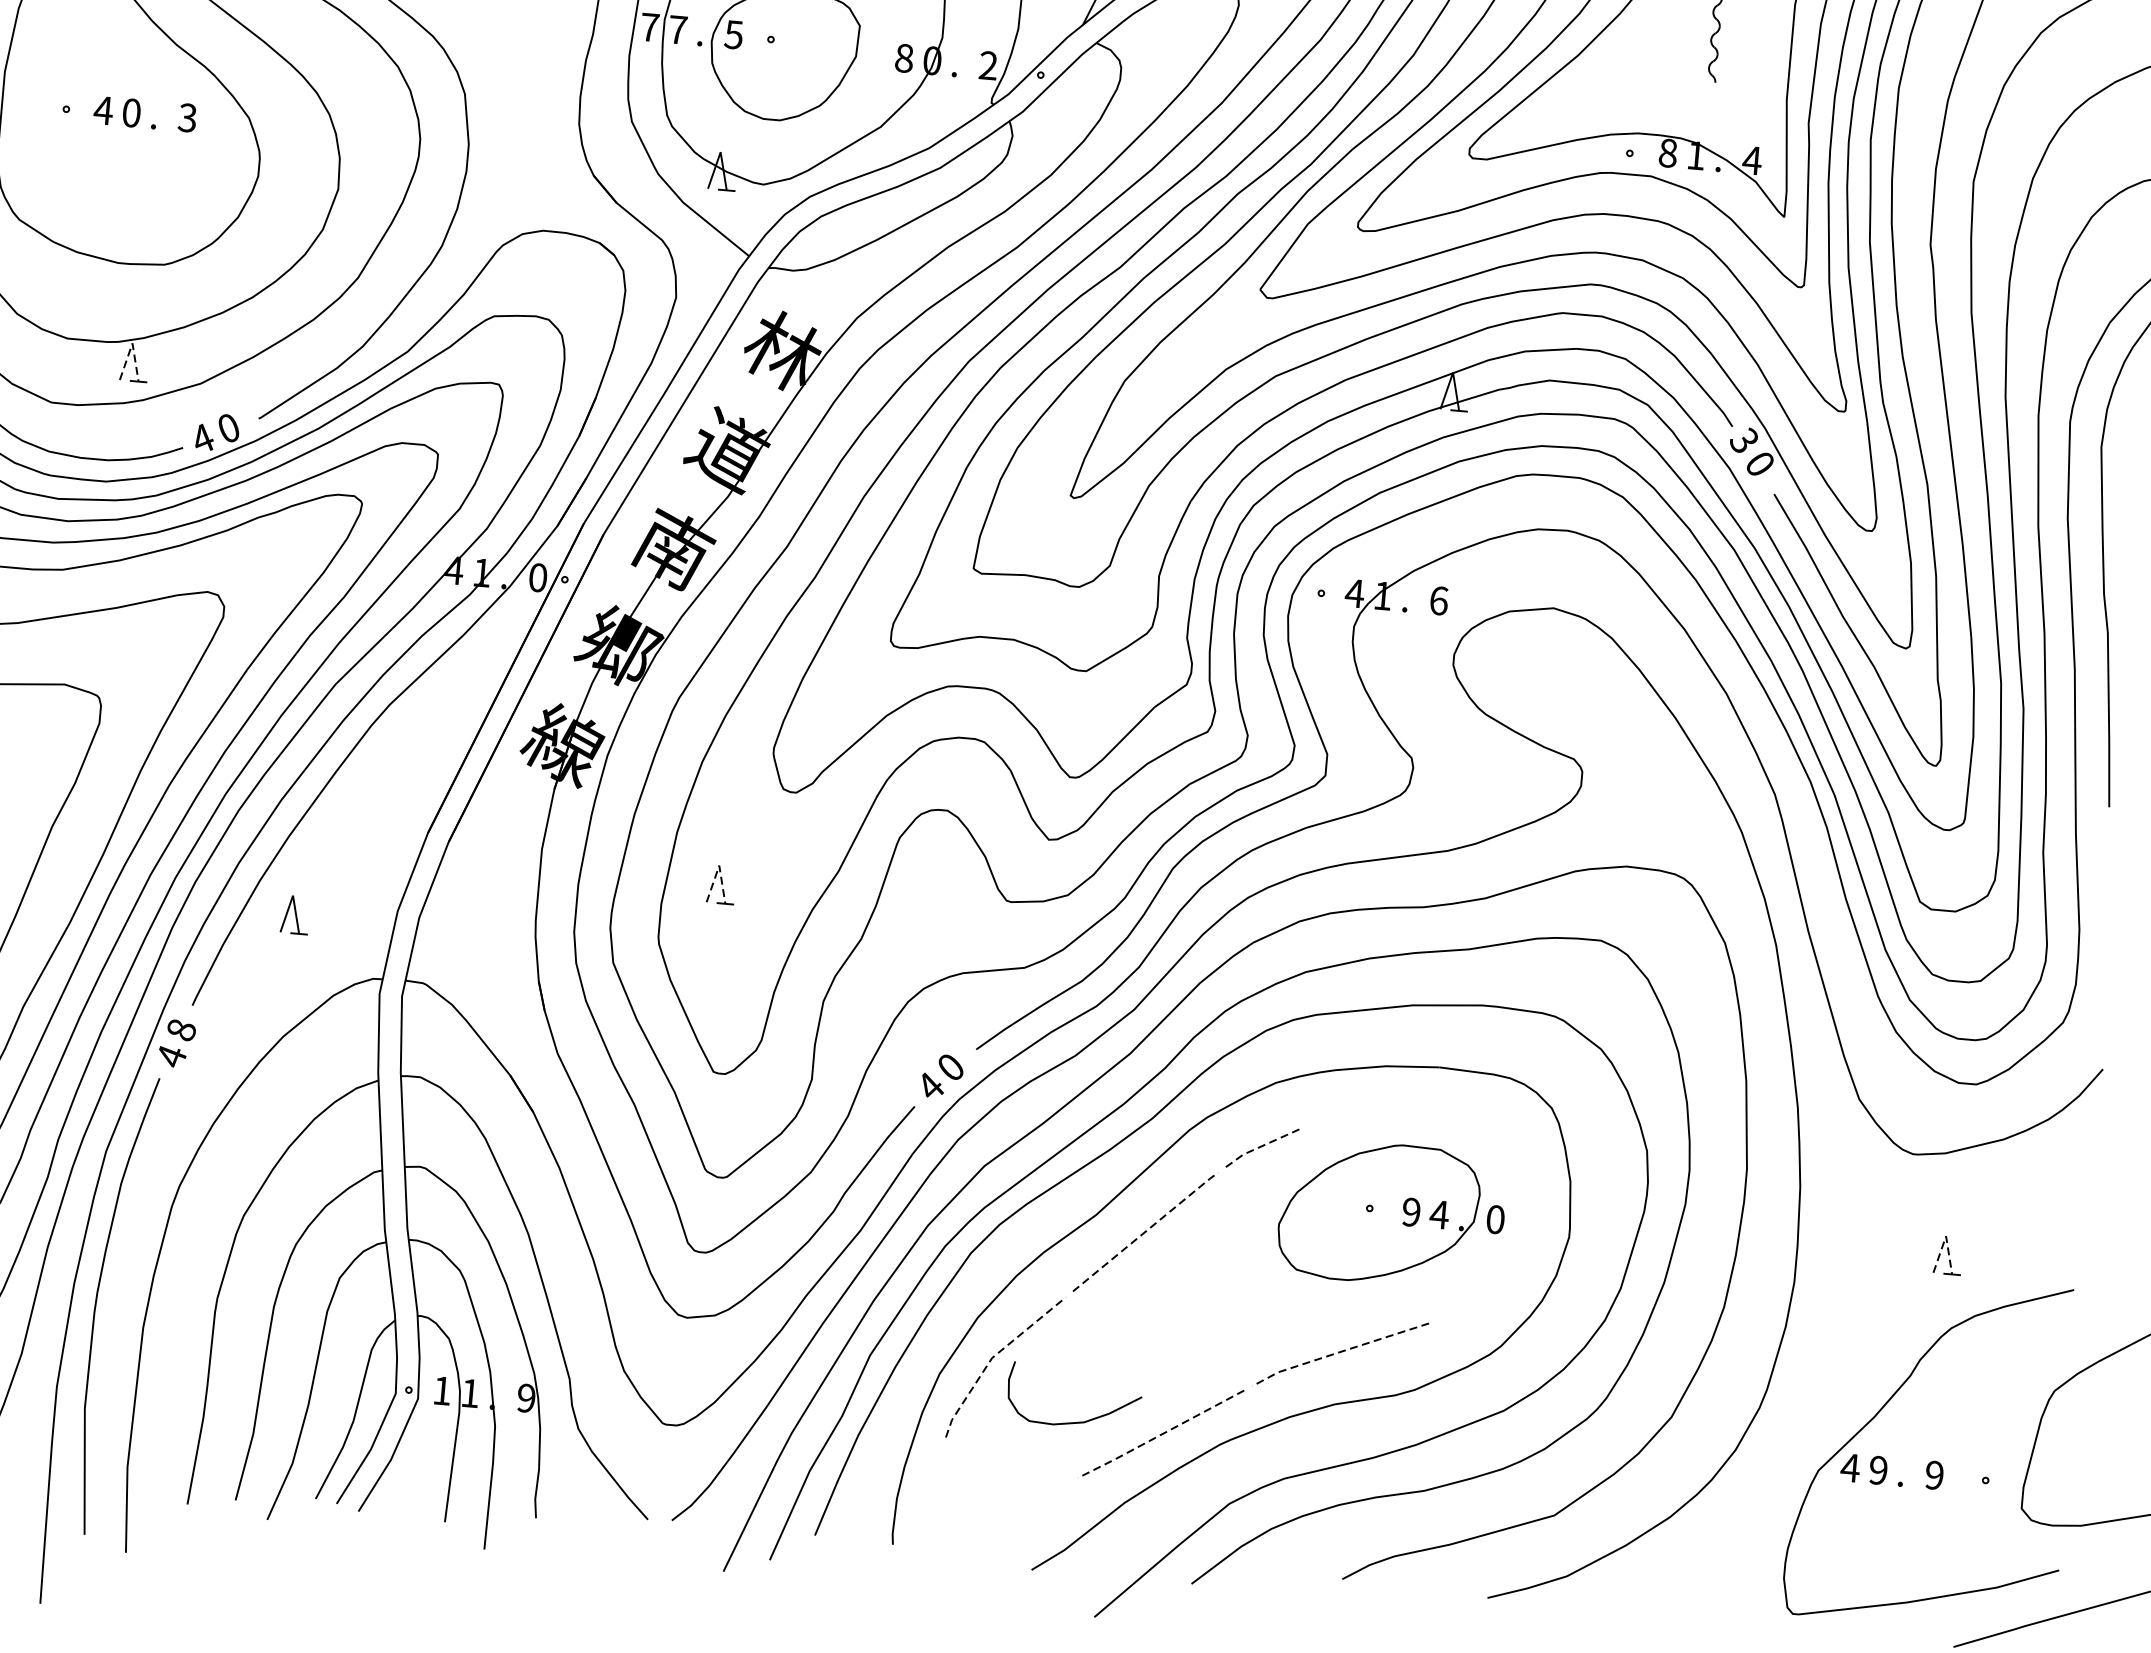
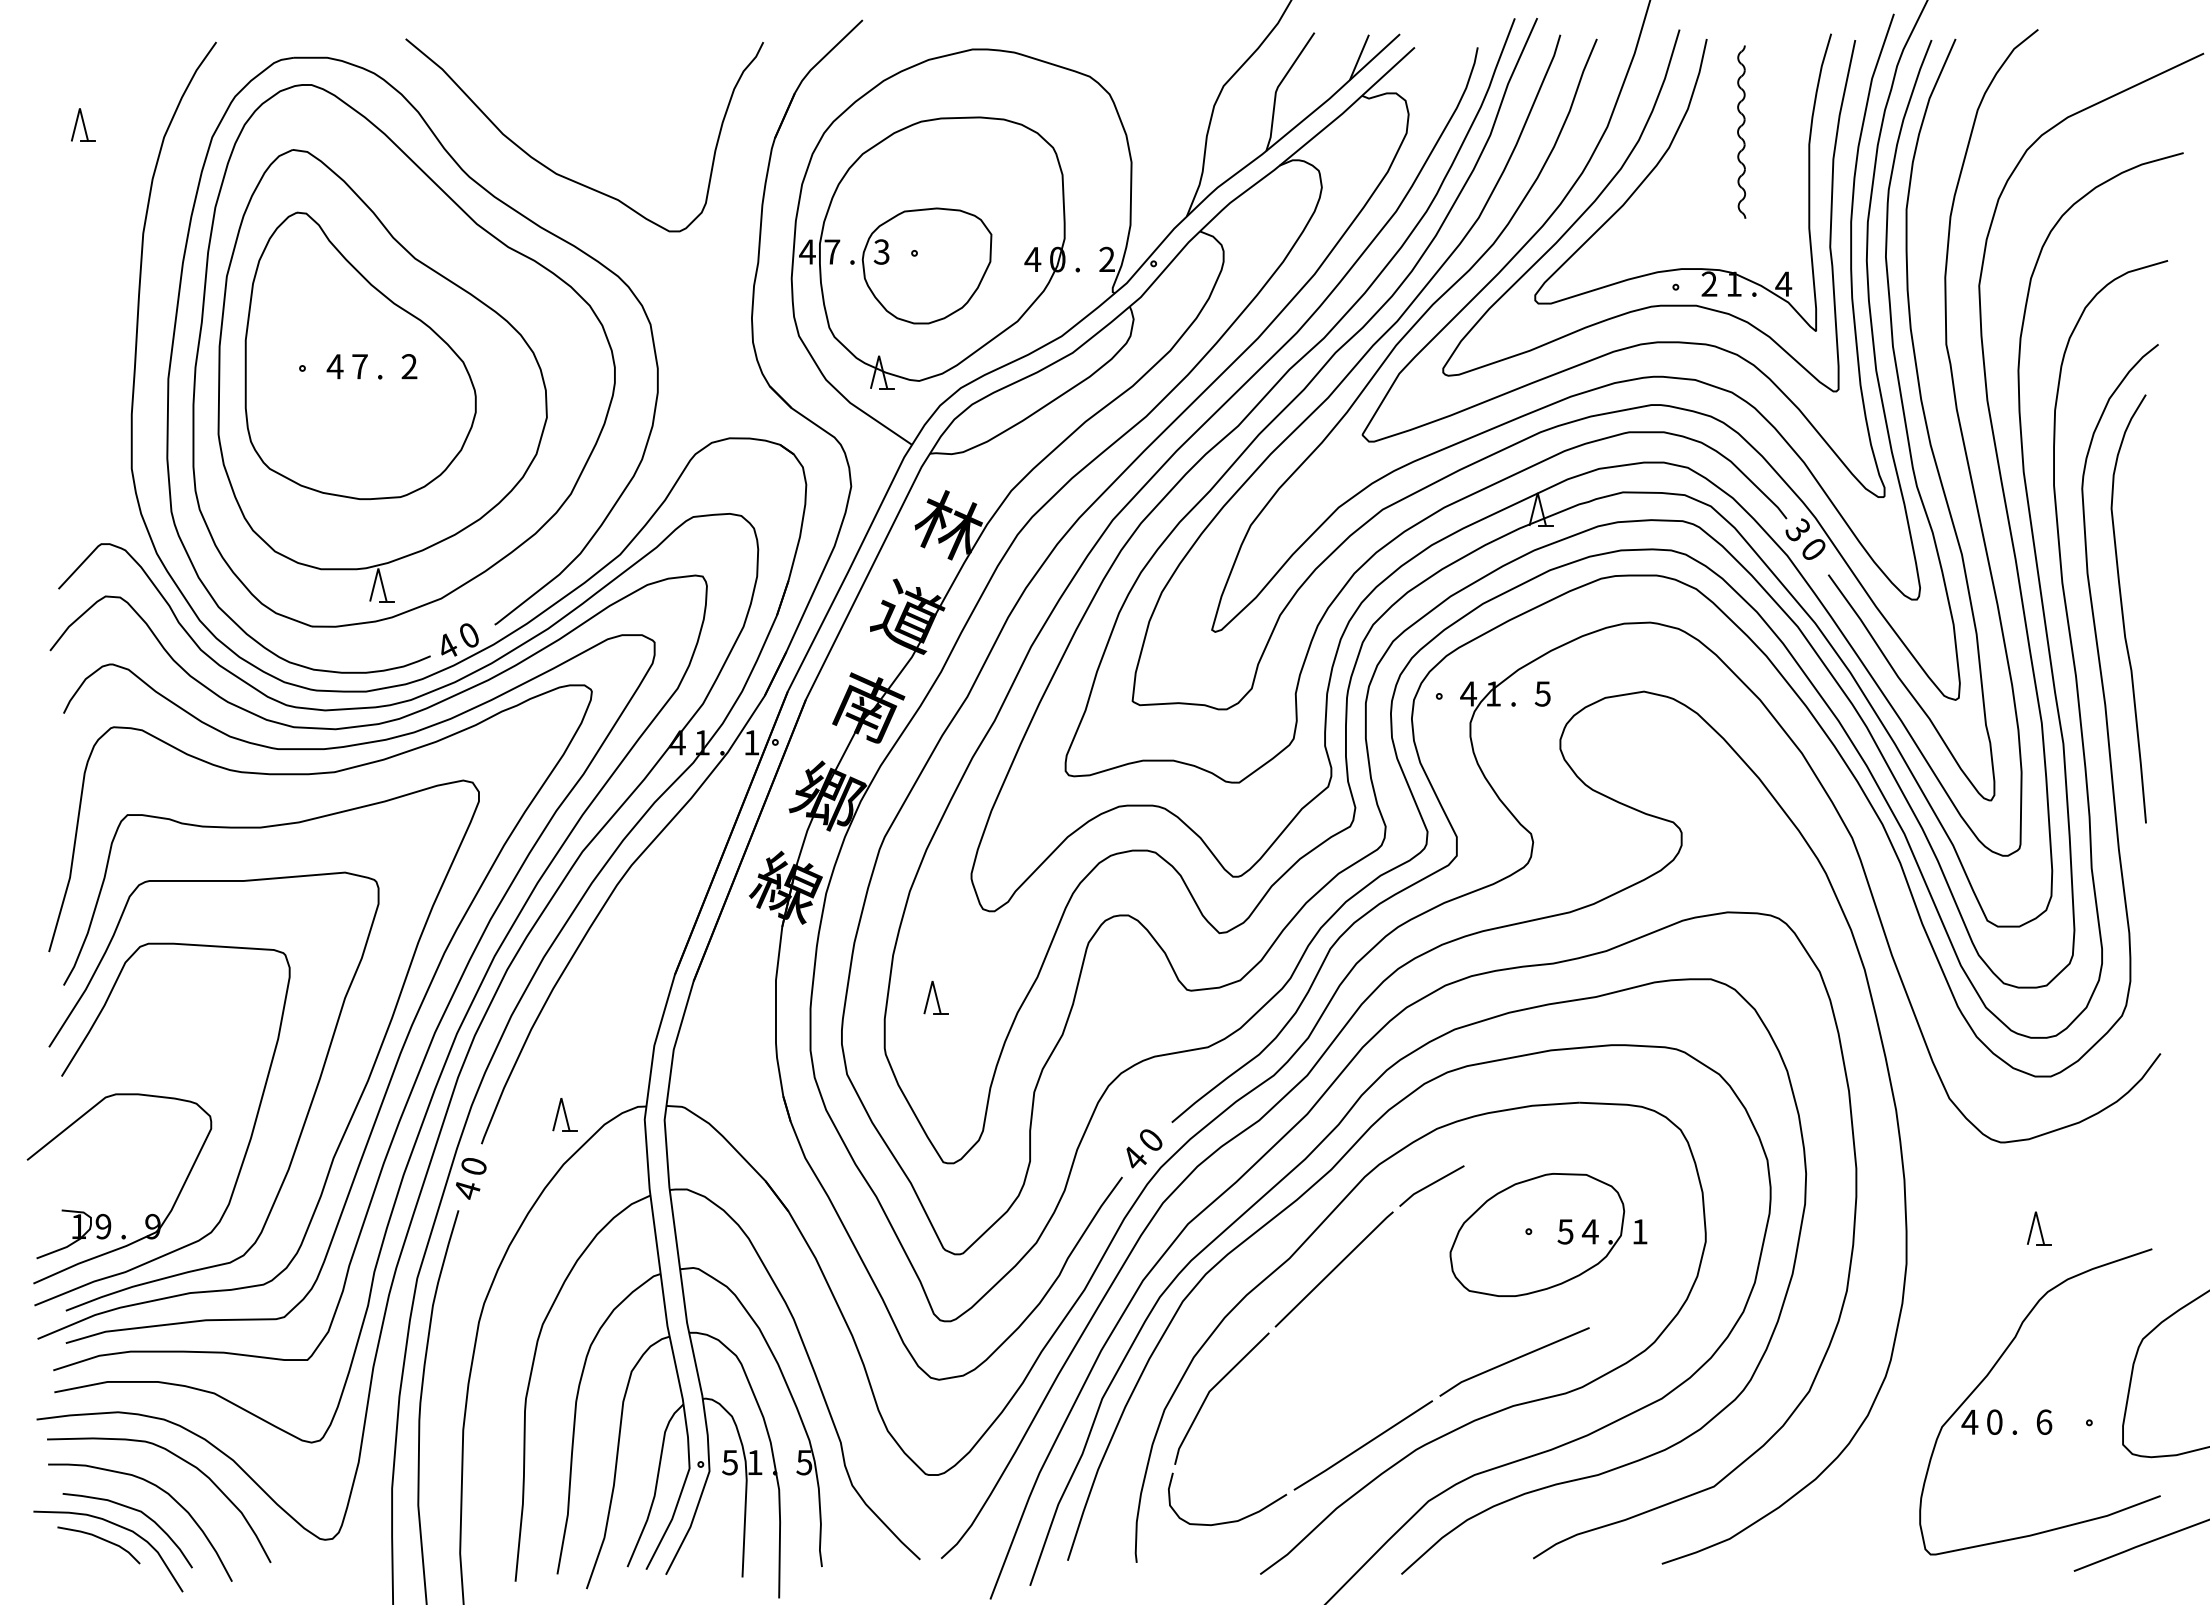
text: (649, 26) -> (807, 251), 7 -> 4
text: (733, 34) -> (881, 251), 5 -> 3
text: (903, 58) -> (1032, 259), 8 -> 4
text: (131, 112) -> (359, 366), 0 -> 7
text: (187, 117) -> (409, 366), 3 -> 2
text: (1668, 152) -> (1709, 283), 8 -> 2
line: (132, 343) -> (378, 568), dashed -> solid
text: (537, 577) -> (751, 742), 0 -> 1
text: (1438, 600) -> (1542, 693), 6 -> 5
line: (719, 866) -> (932, 981), dashed -> solid
part: (294, 914) -> (564, 1114), moved
text: (180, 1030) -> (473, 1166), 8 -> 0
line: (1263, 1145) -> (1430, 1184), dashed -> solid
text: (1411, 1211) -> (1565, 1231), 9 -> 5
text: (1495, 1219) -> (1639, 1231), 0 -> 1
line: (1146, 1230) -> (1334, 1268), dashed -> solid
line: (1945, 1235) -> (2035, 1211), dashed -> solid
line: (1339, 1351) -> (1513, 1359), dashed -> solid
line: (992, 1357) -> (1209, 1391), dashed -> solid
text: (441, 1390) -> (729, 1462), 1 -> 5
text: (526, 1398) -> (804, 1462), 9 -> 5
curve: (1079, 1421) -> (1233, 1520), moved
line: (1160, 1435) -> (1362, 1446), dashed -> solid
text: (1878, 1469) -> (1994, 1421), 9 -> 0
text: (1934, 1474) -> (2044, 1421), 9 -> 6

